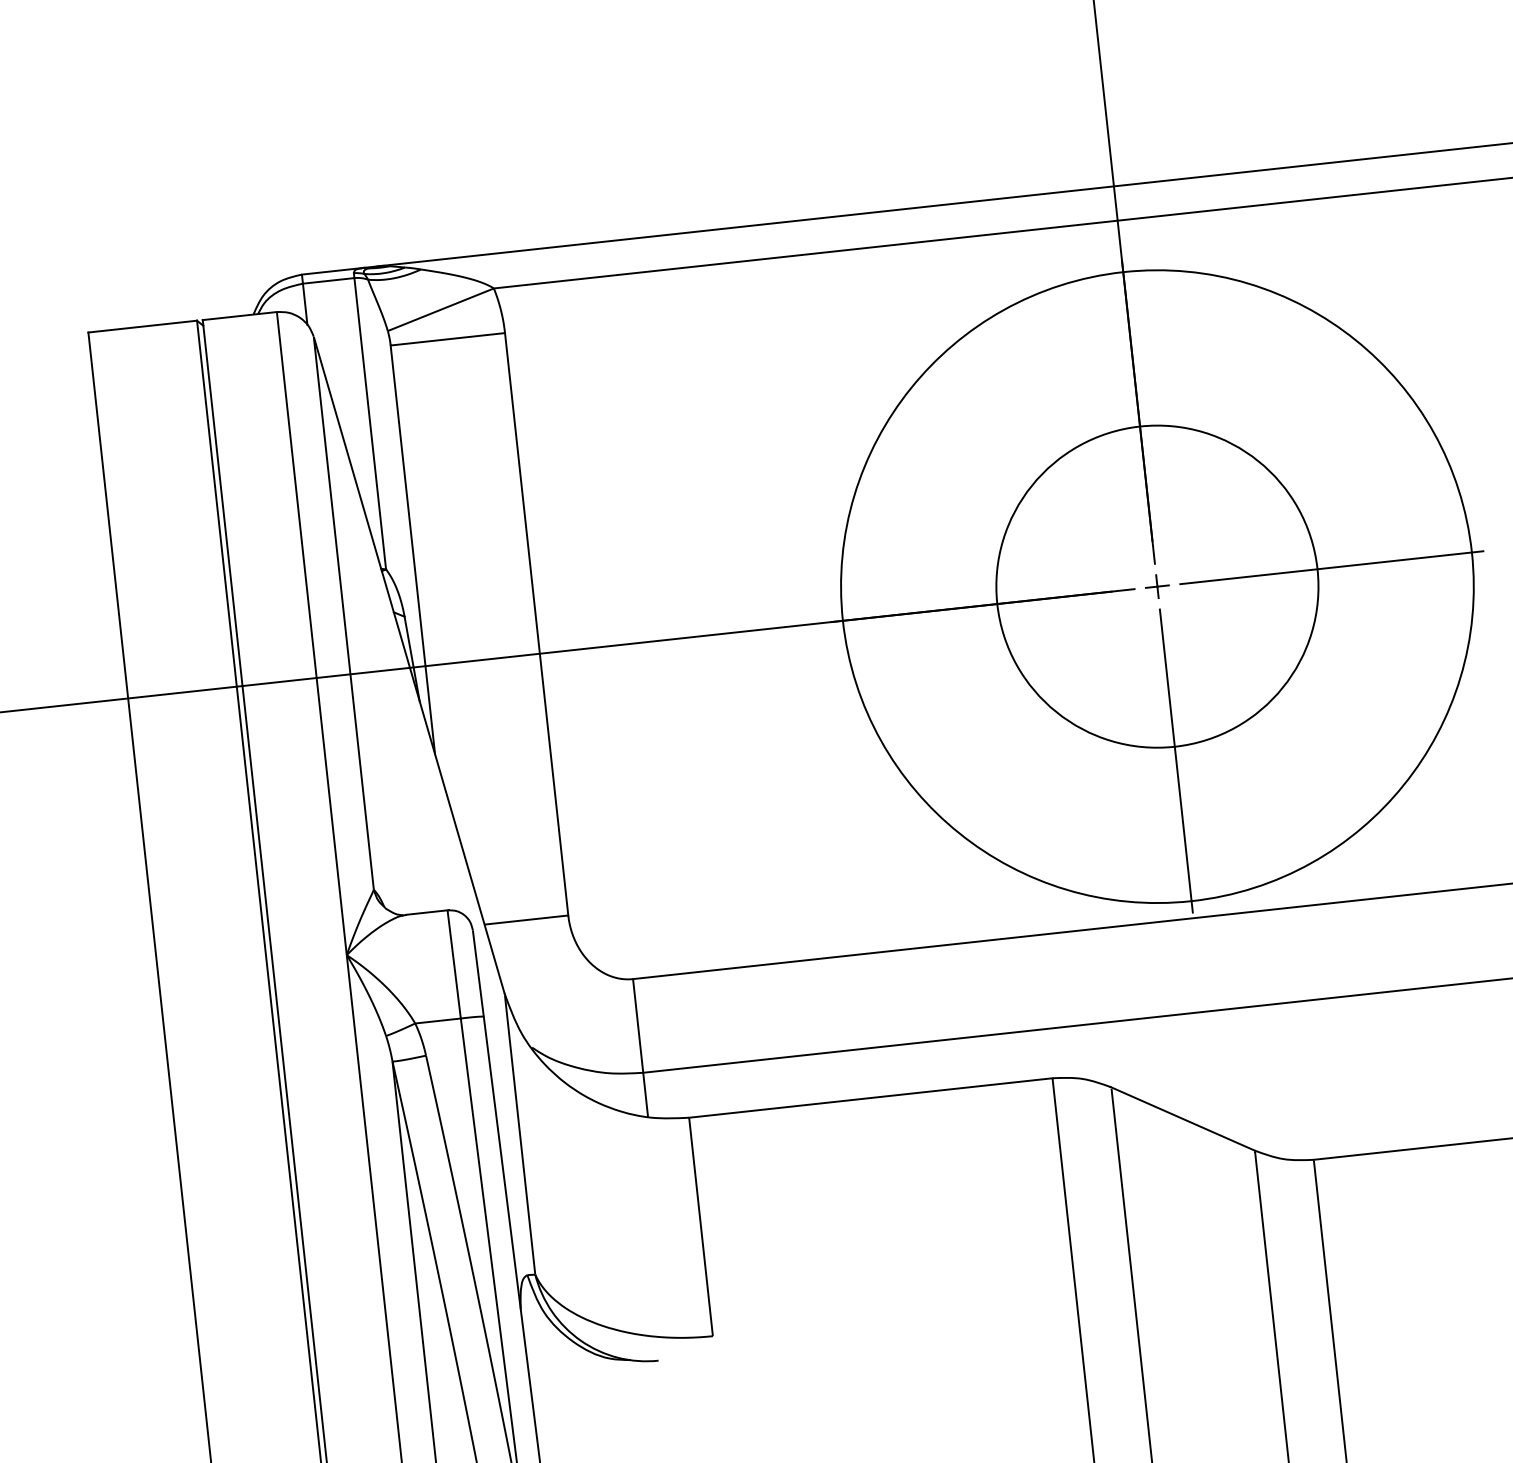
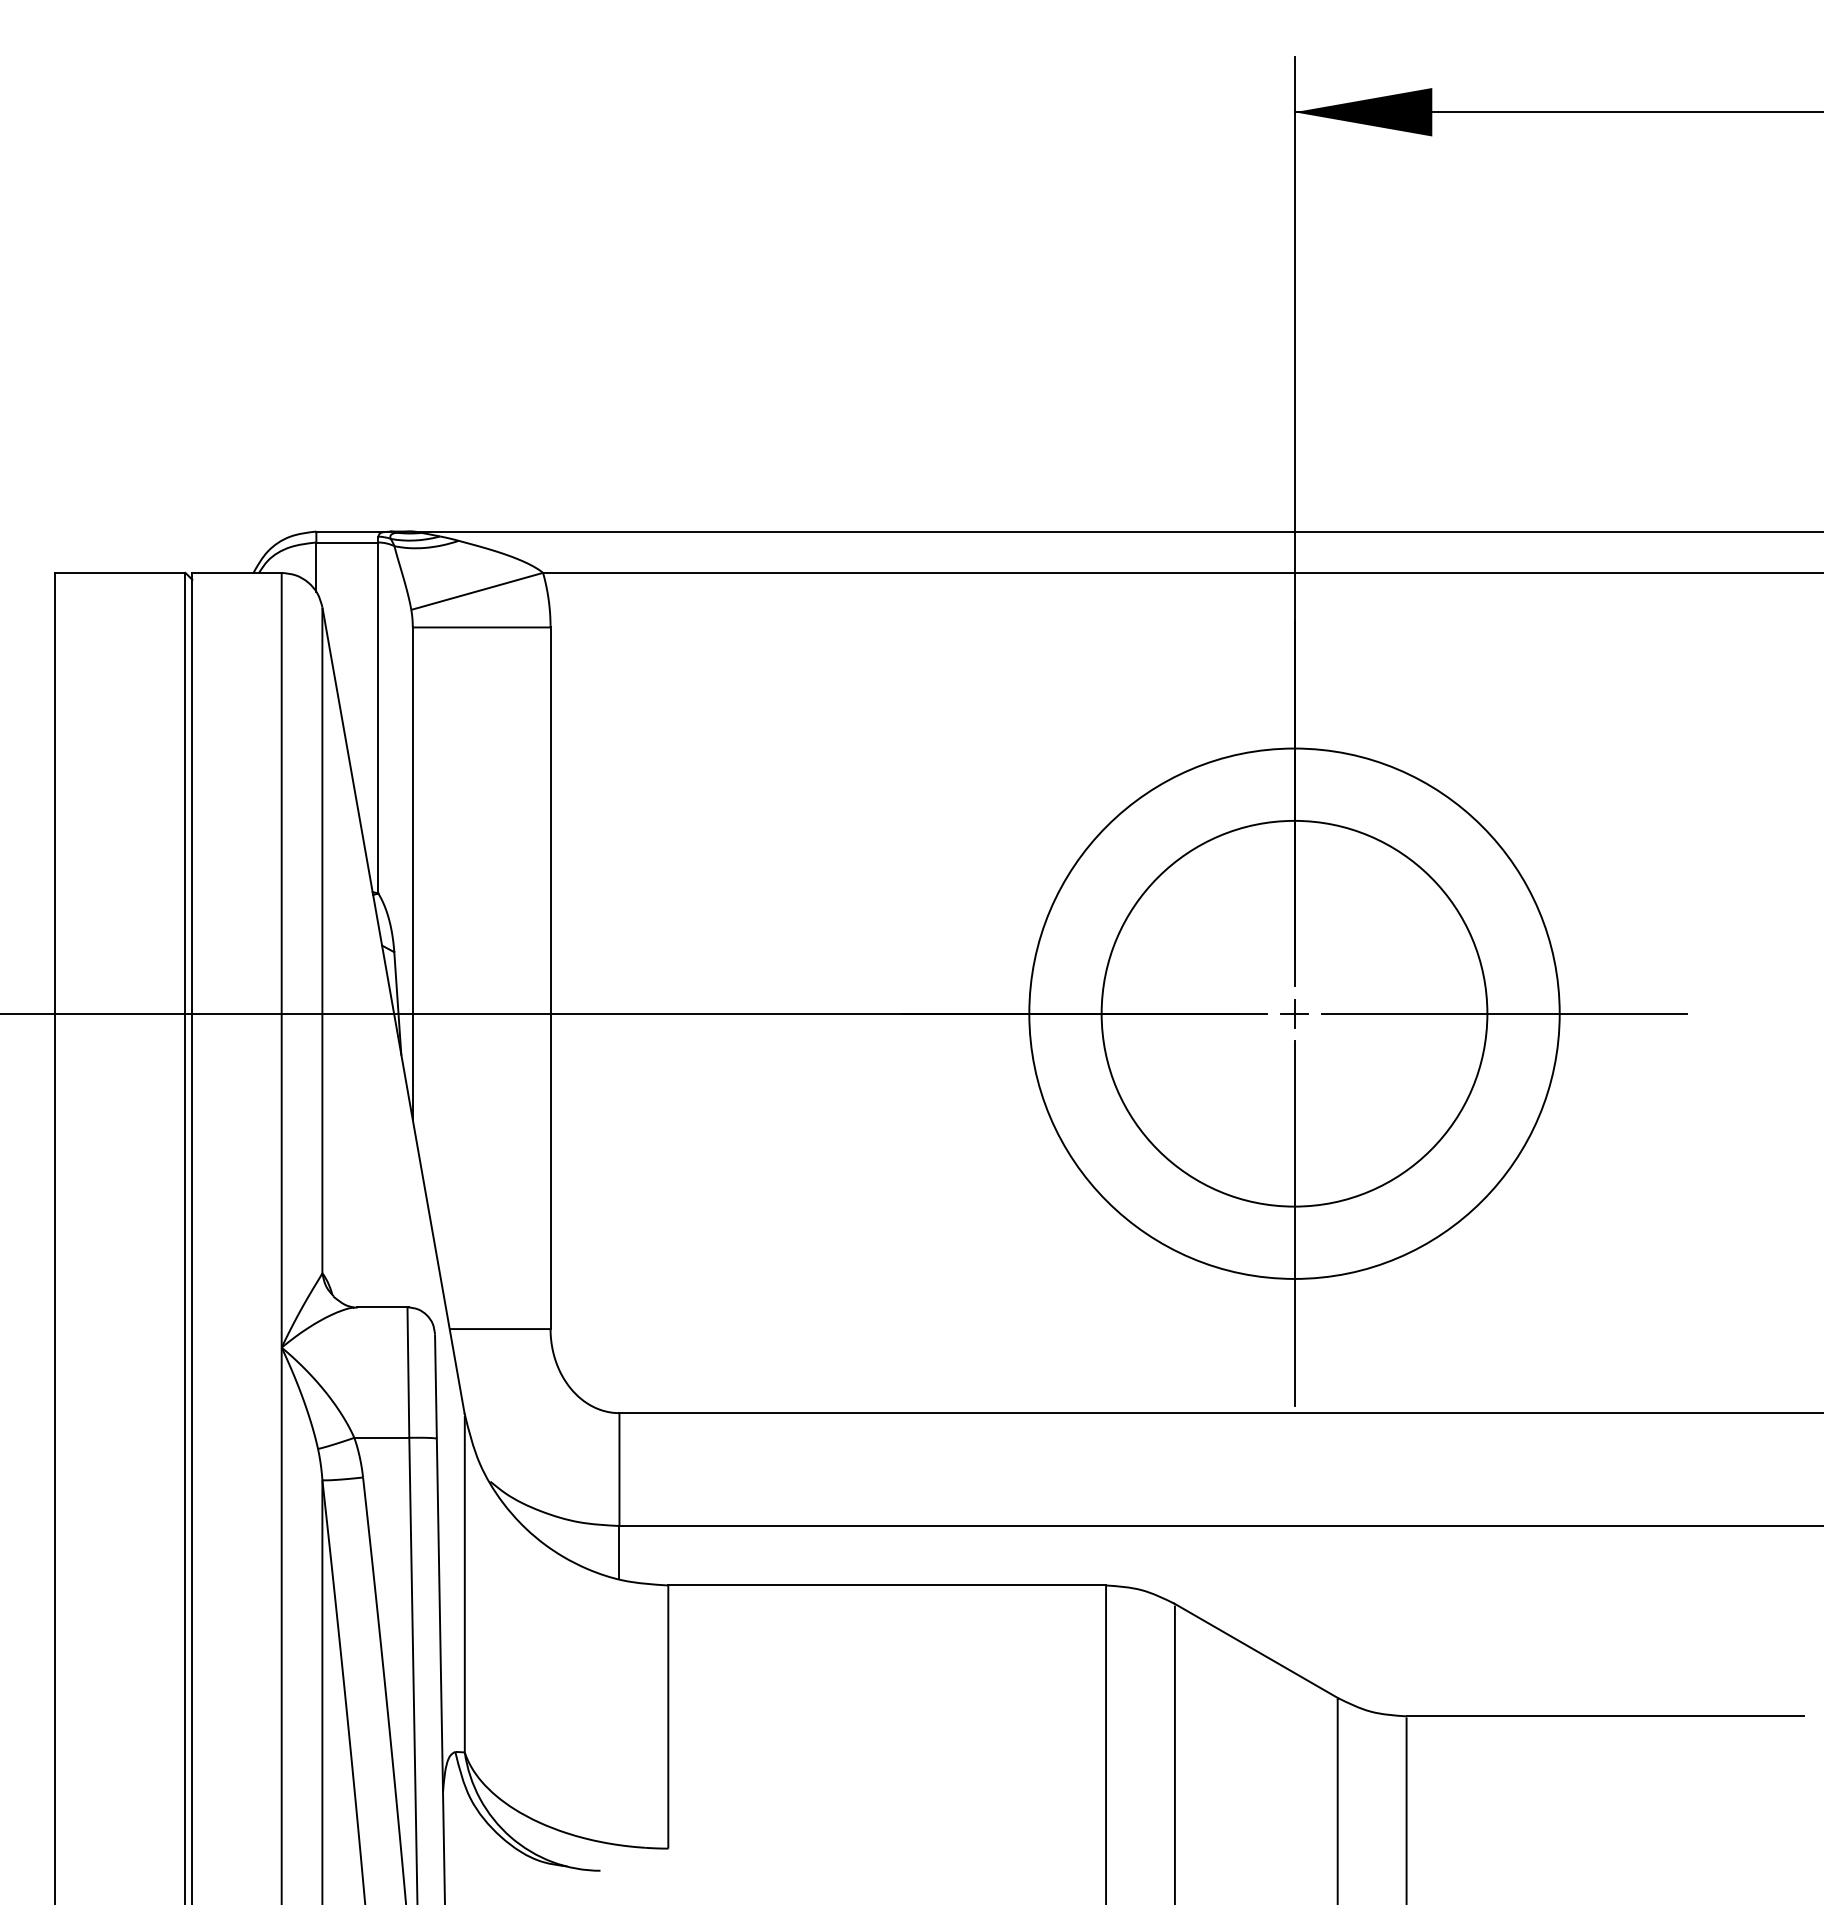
circle: (1157, 586) -> (1294, 1013), size x0.7

